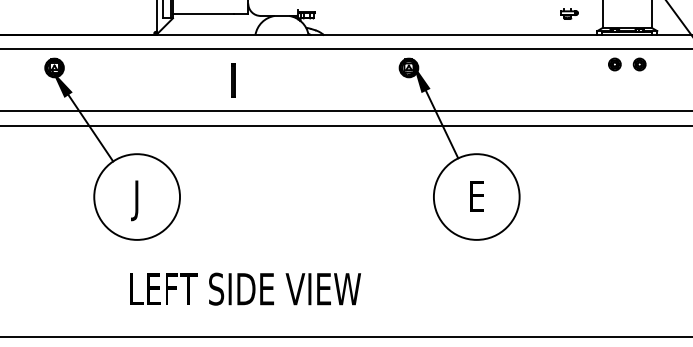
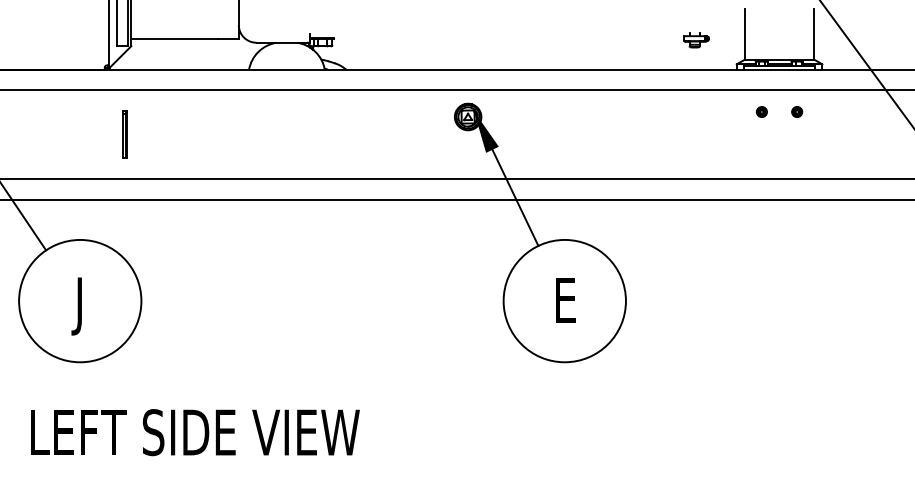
part: (614, 64) -> (761, 112), size x0.6
part: (639, 64) -> (796, 112), size x0.6
line: (233, 80) -> (125, 134), moved
text: (245, 288) -> (194, 431), moved

